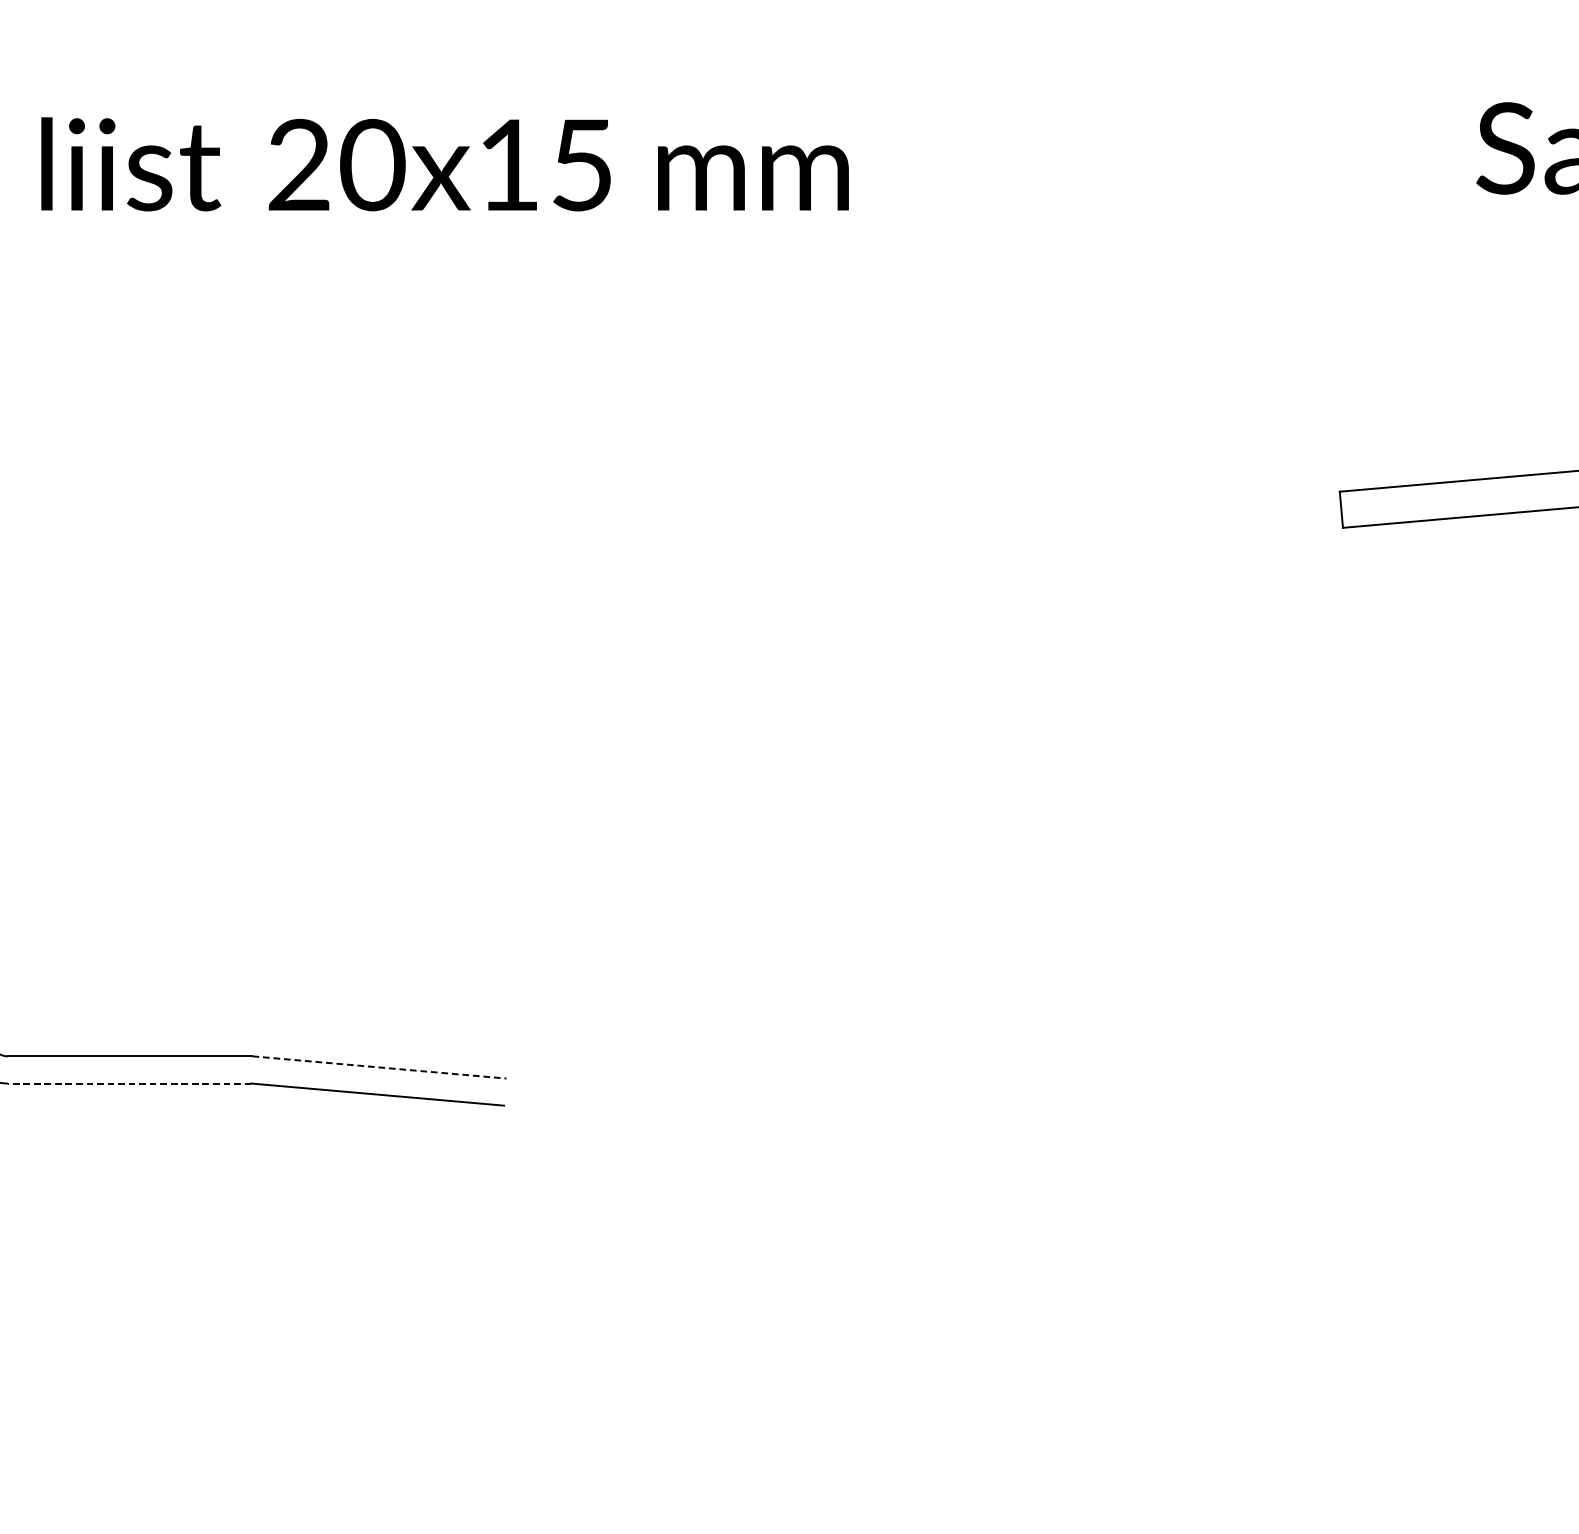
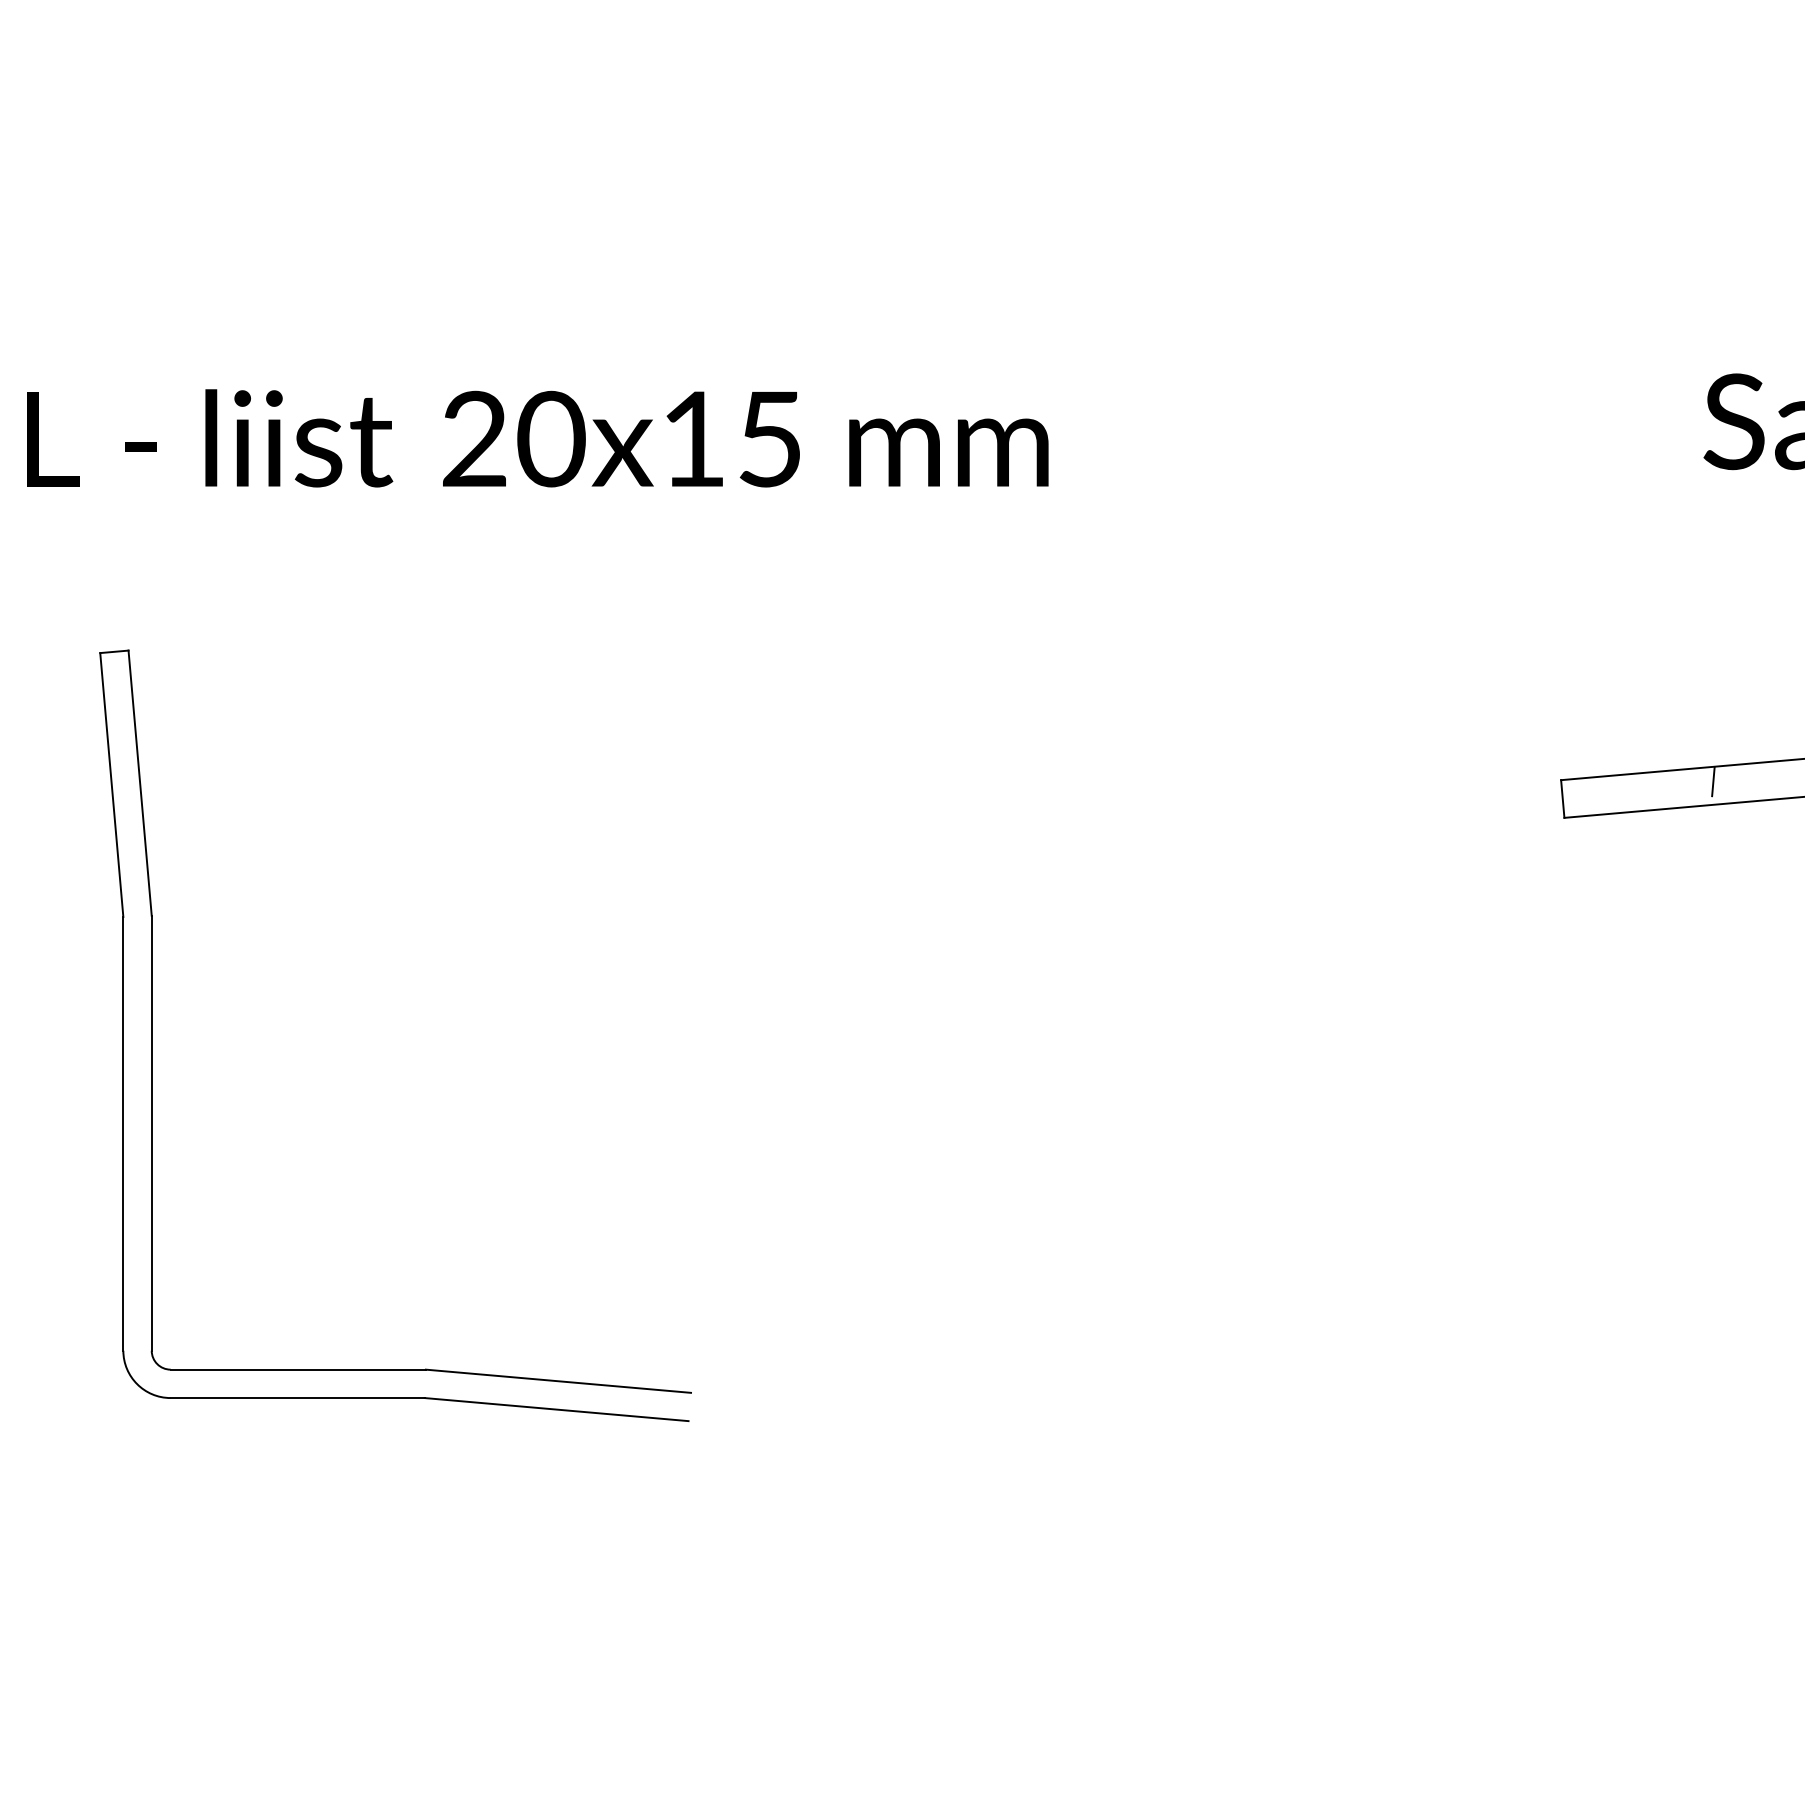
line: (1485, 493) -> (1713, 781), added
line: (379, 1067) -> (558, 1381), dashed -> solid
line: (129, 1083) -> (297, 1398), dashed -> solid

